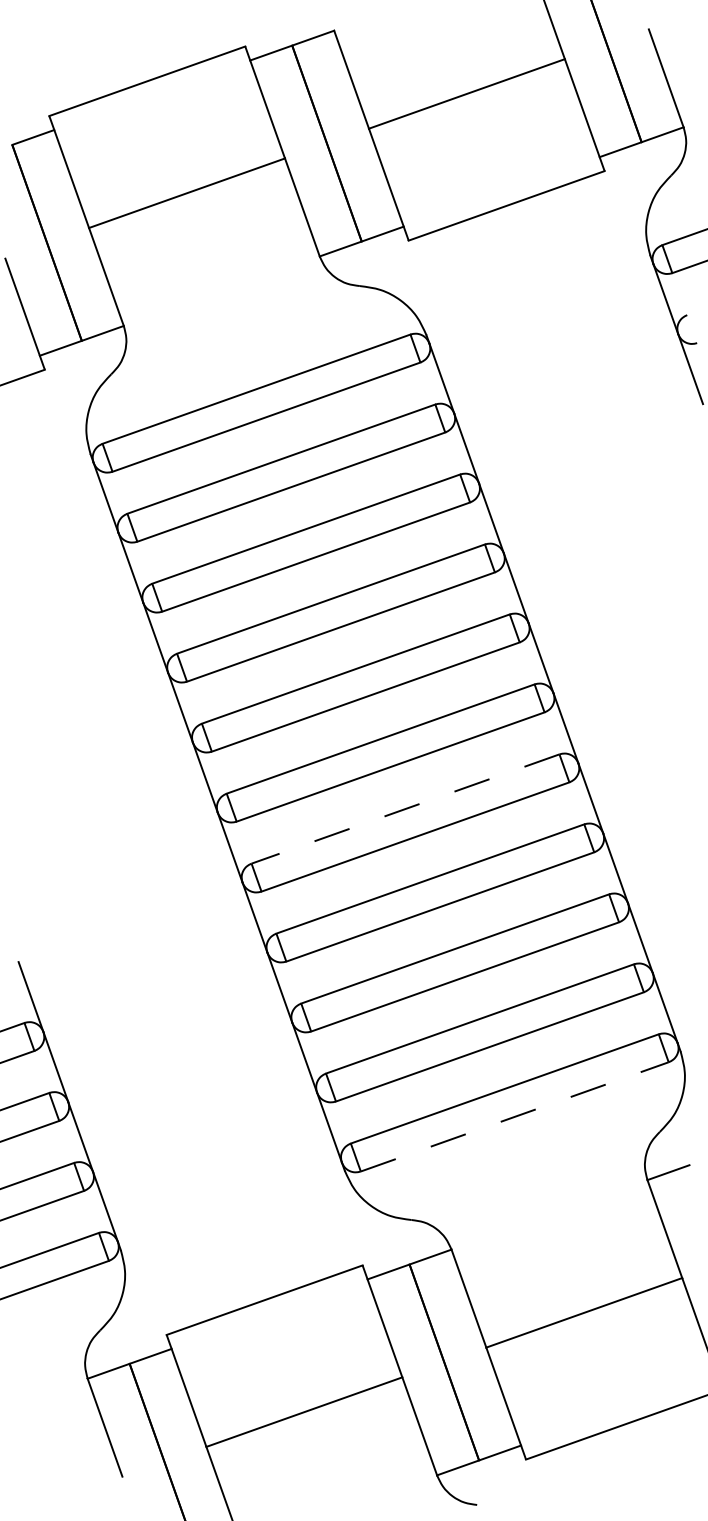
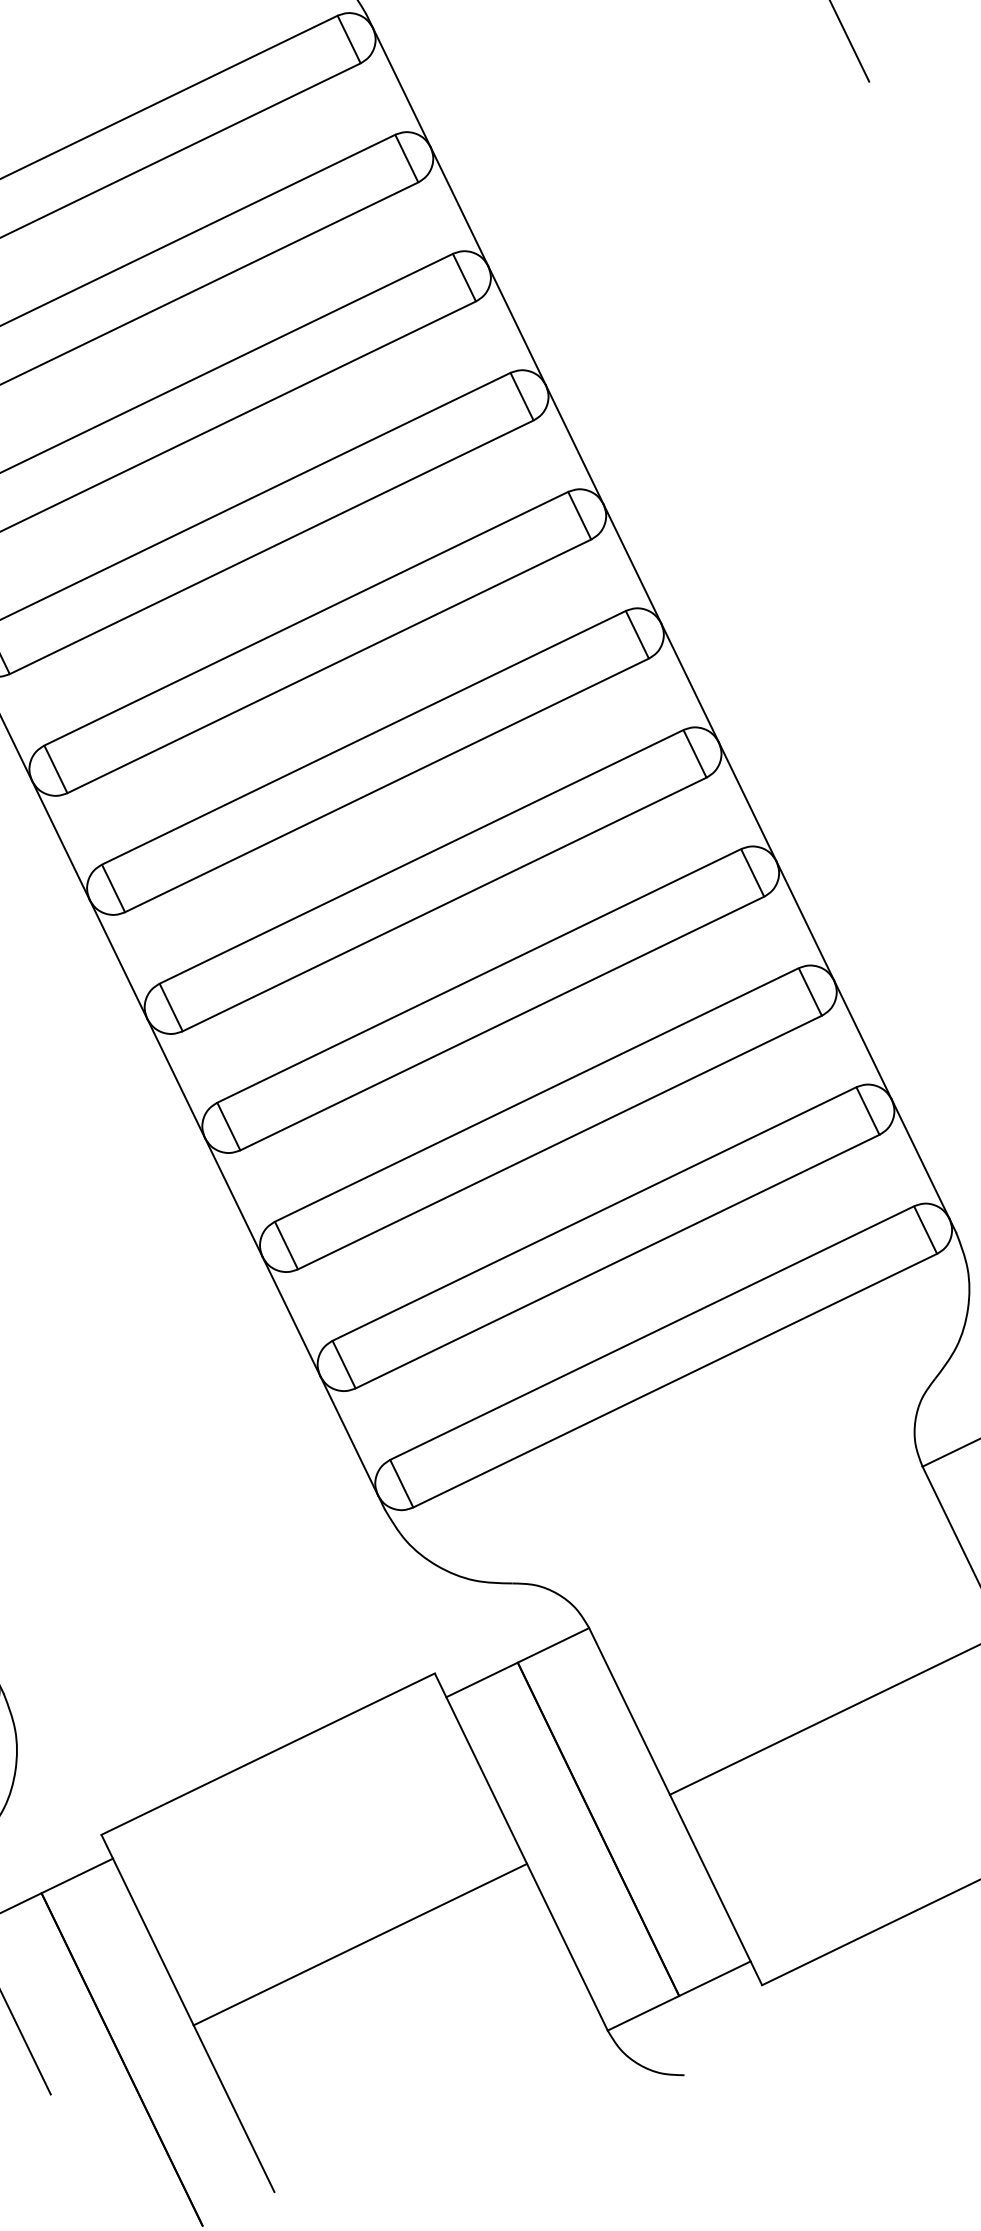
line: (405, 809) -> (421, 857), dashed -> solid
line: (515, 1116) -> (676, 1379), dashed -> solid

